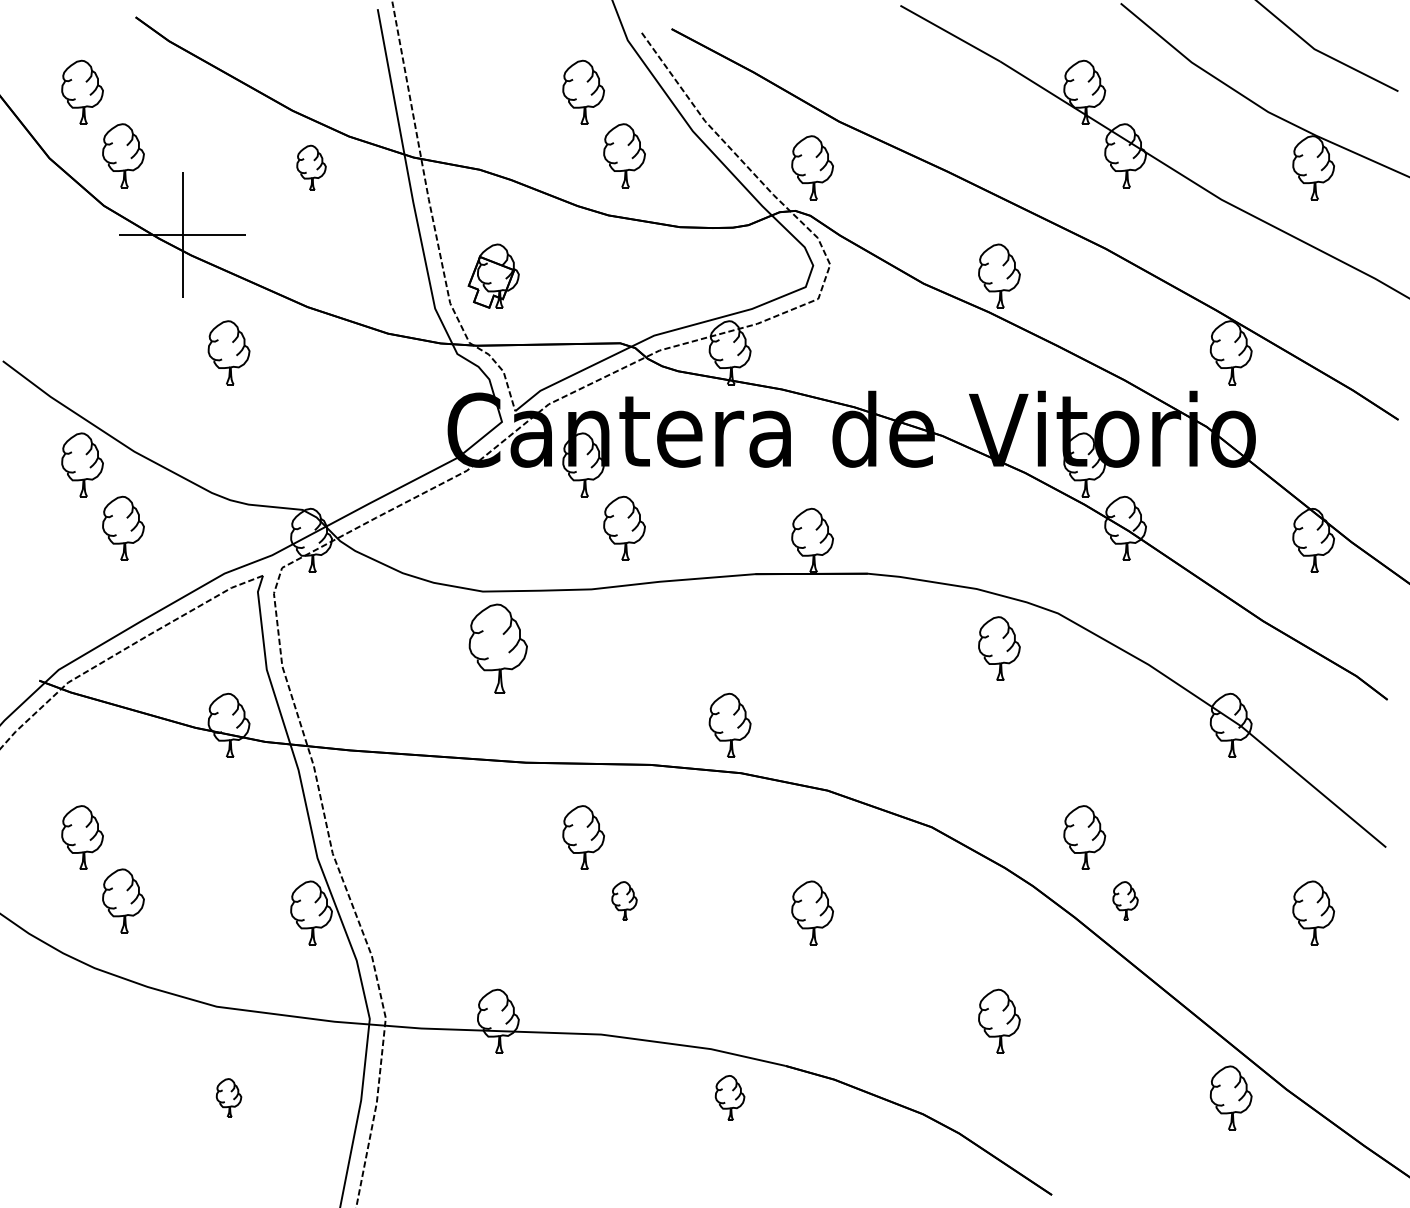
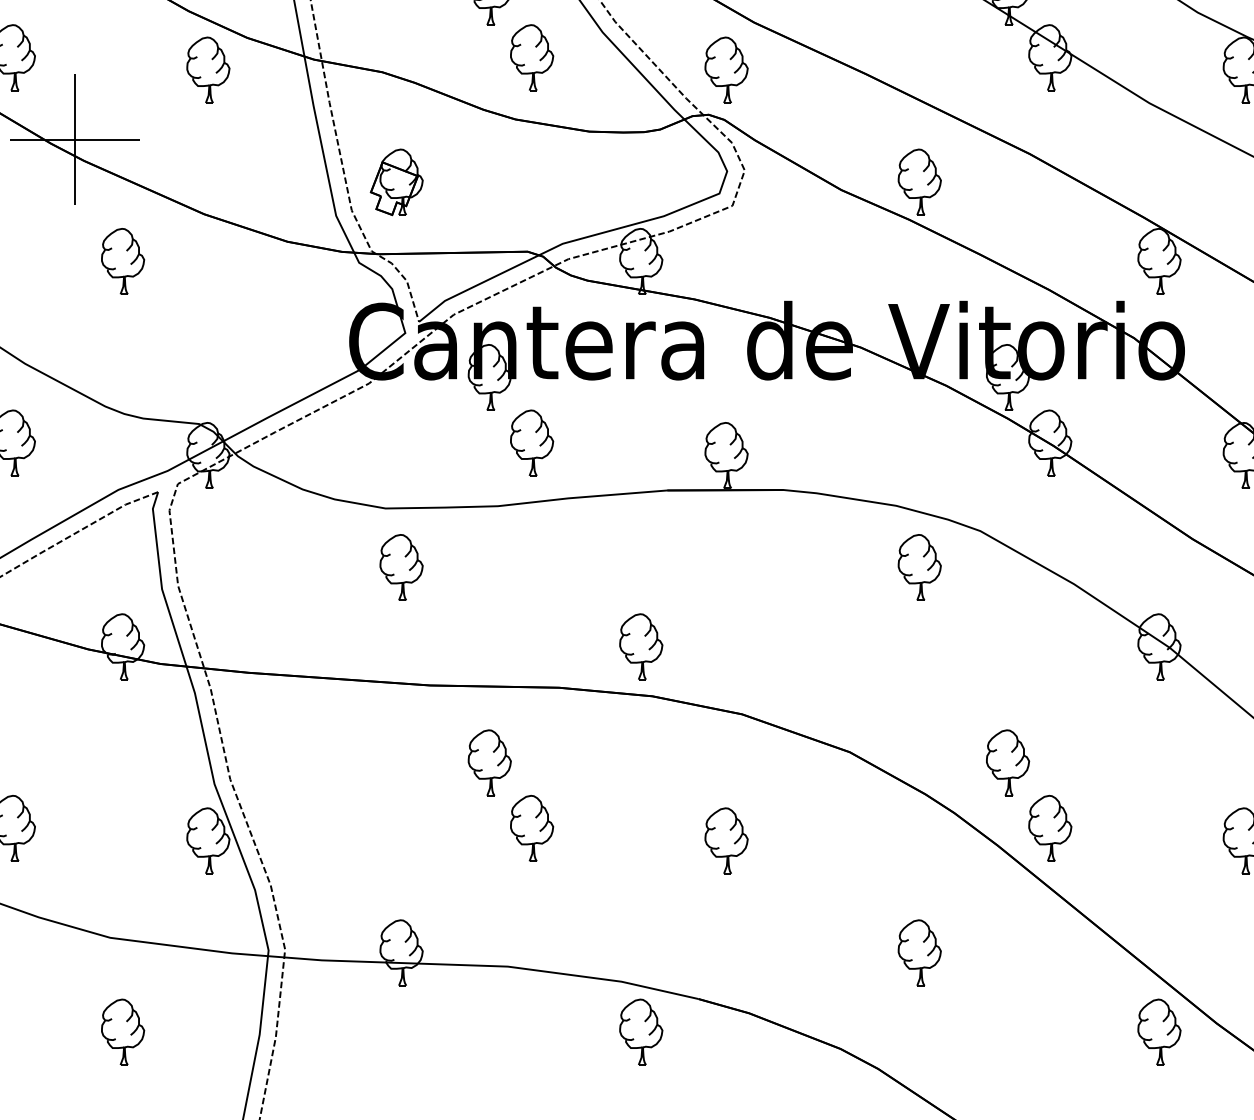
part: (311, 167) -> (208, 69), size x1.43
part: (498, 648) -> (401, 567), size x0.71
part: (624, 900) -> (532, 827), size x1.67
part: (1125, 900) -> (1050, 827), size x1.67
part: (228, 1097) -> (122, 1031), size x1.67
part: (729, 1097) -> (640, 1031), size x1.43

